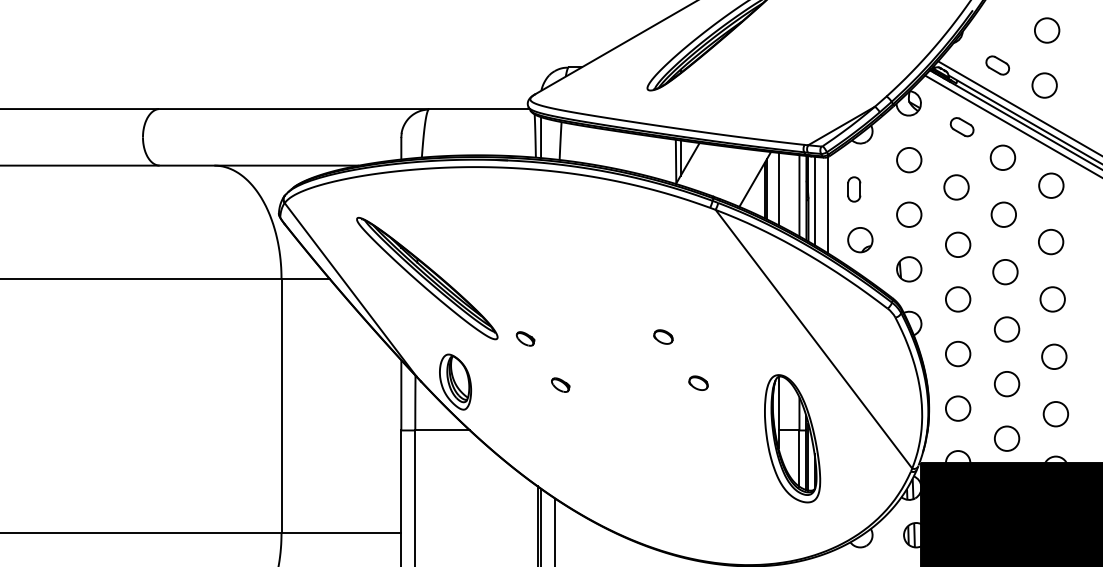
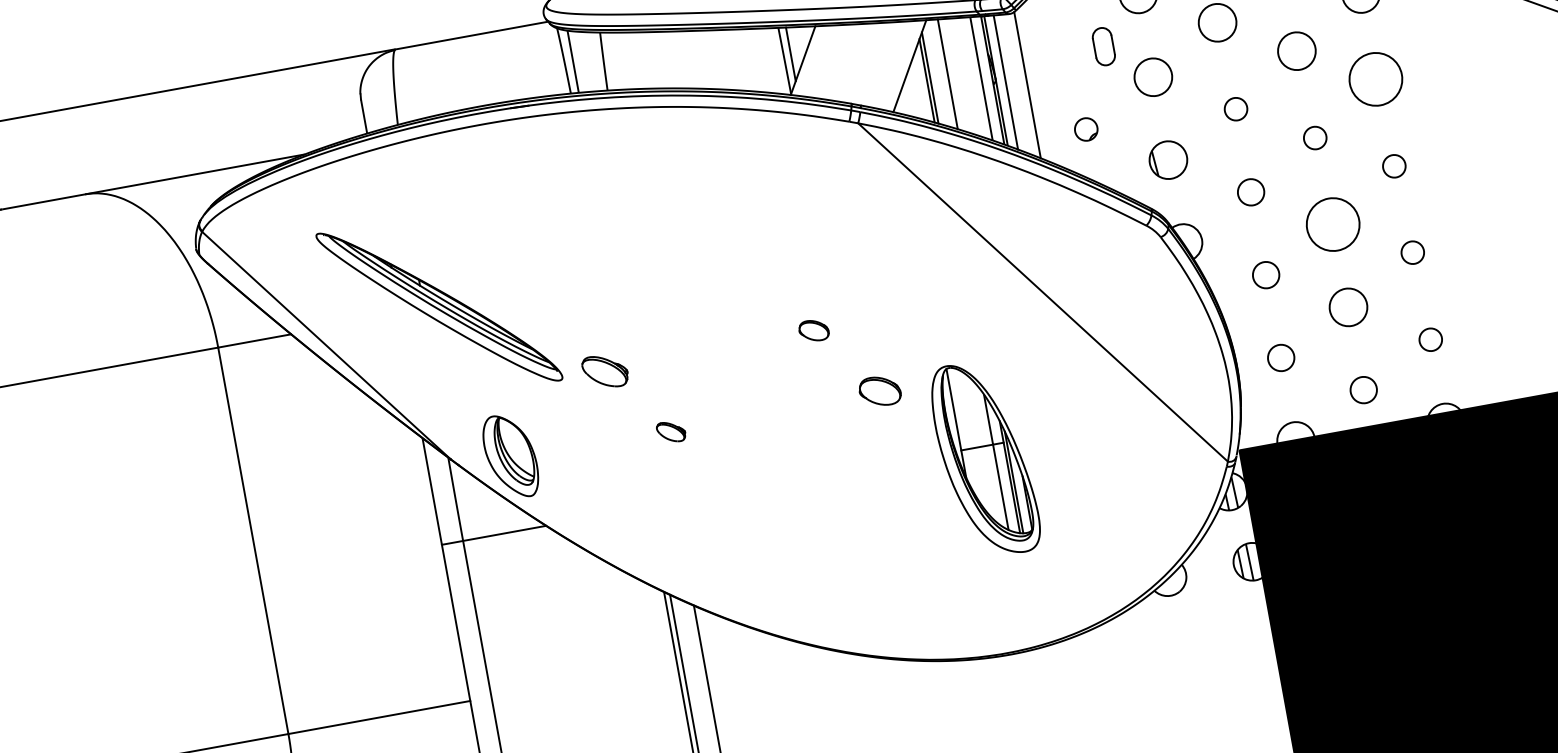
part: (854, 189) -> (1104, 46), moved
part: (860, 240) -> (1086, 129), size x0.6
circle: (1051, 242) -> (1376, 80), size x1.4
circle: (958, 244) -> (1236, 108), size x0.6
circle: (1005, 272) -> (1315, 138), size x0.6
circle: (958, 299) -> (1251, 192), size x0.7
circle: (1052, 299) -> (1394, 166), size x0.6
circle: (1007, 329) -> (1334, 224), size x1.4
part: (525, 338) -> (605, 370), size x1.6
circle: (958, 353) -> (1266, 274), size x0.7
circle: (1054, 356) -> (1412, 252), size x0.6
part: (698, 382) -> (879, 390), size x1.4
circle: (958, 408) -> (1281, 357), size x0.7
circle: (1055, 414) -> (1430, 340), size x0.6
part: (792, 438) -> (984, 458), moved
circle: (1007, 438) -> (1364, 389), size x0.7

